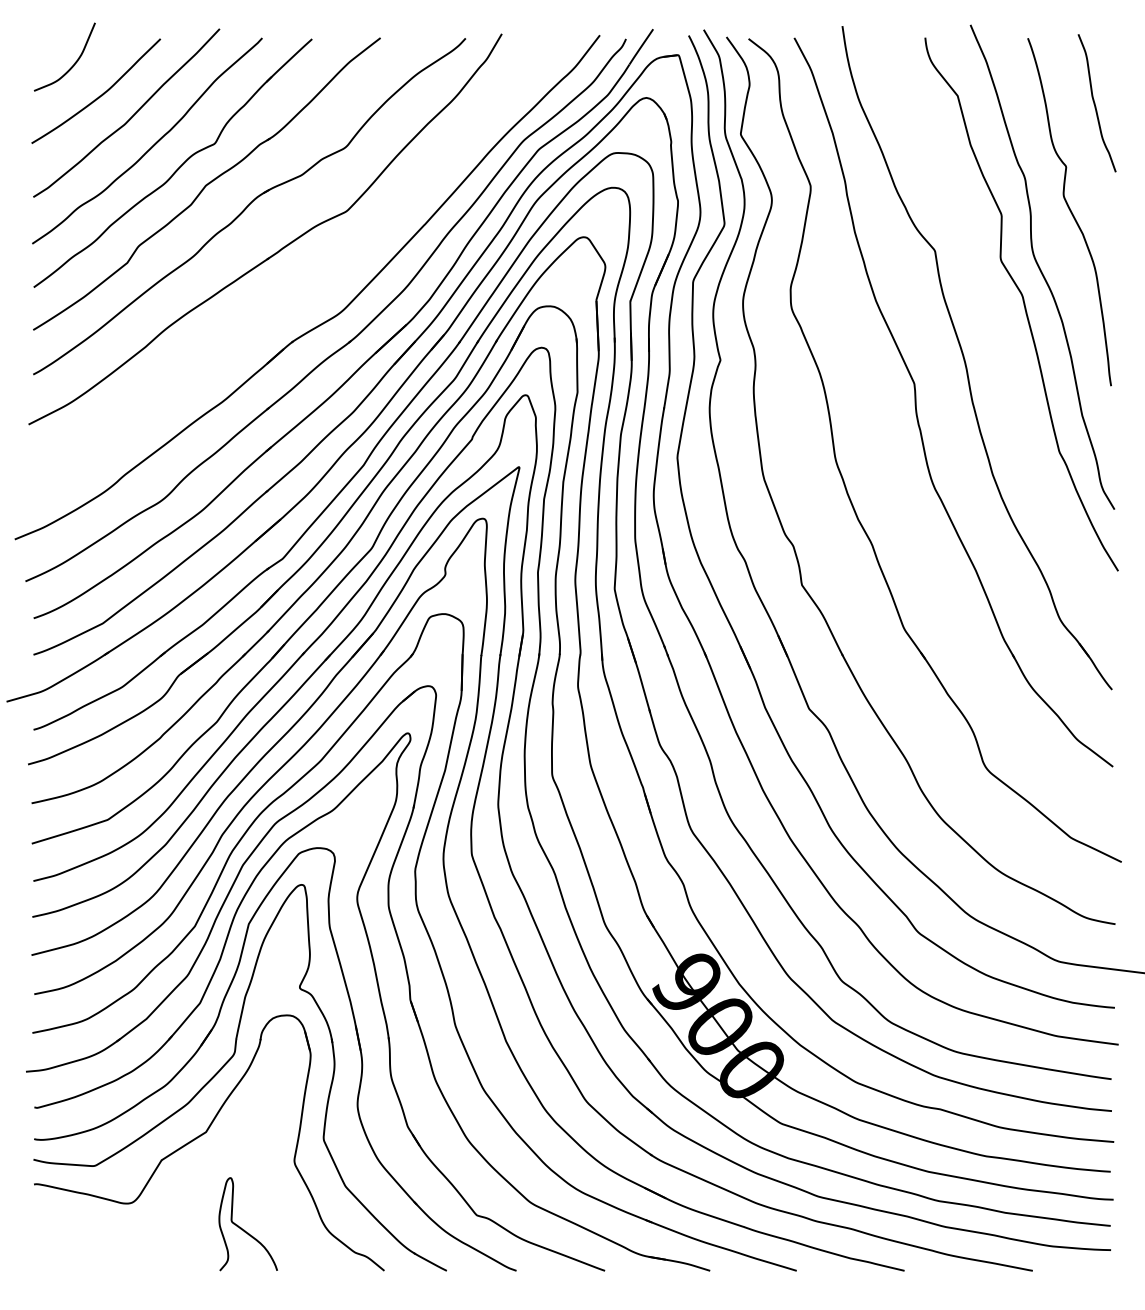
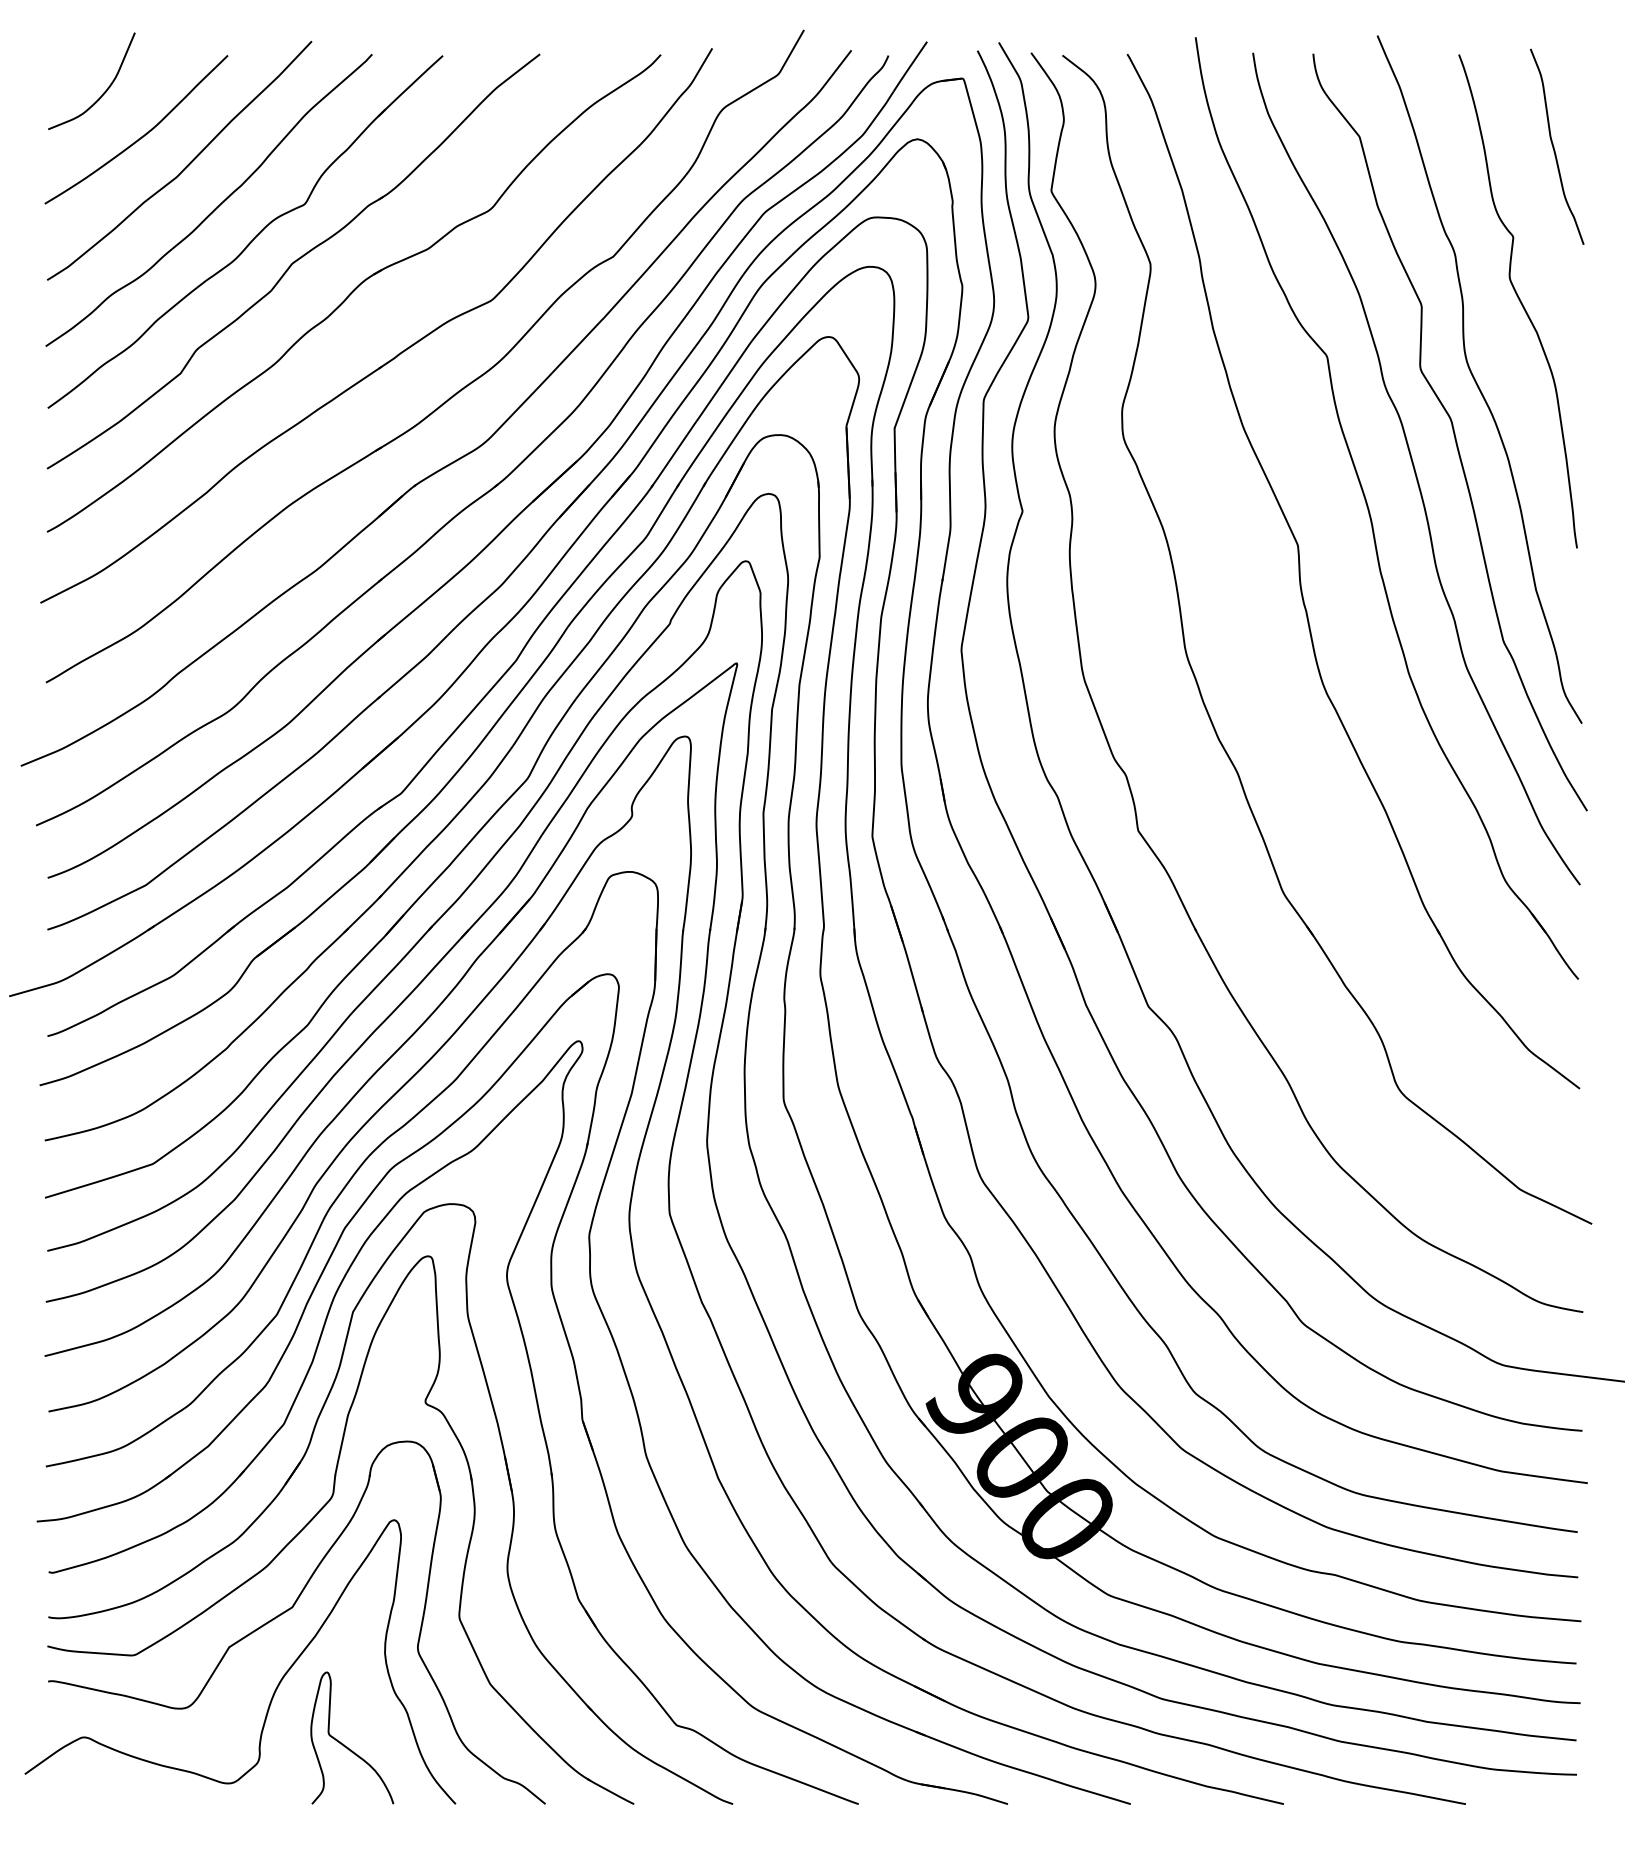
part: (319, 277) -> (453, 394), added
curve: (997, 329) -> (1415, 468), added
curve: (195, 1186) -> (277, 1684), added

